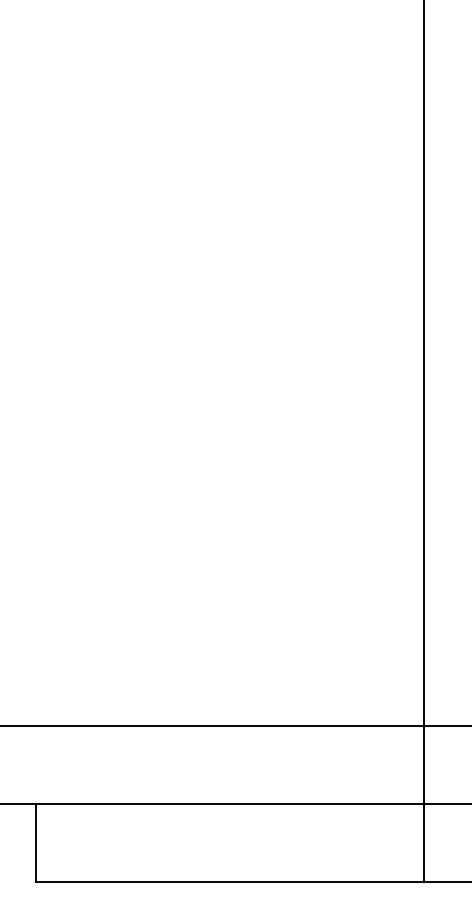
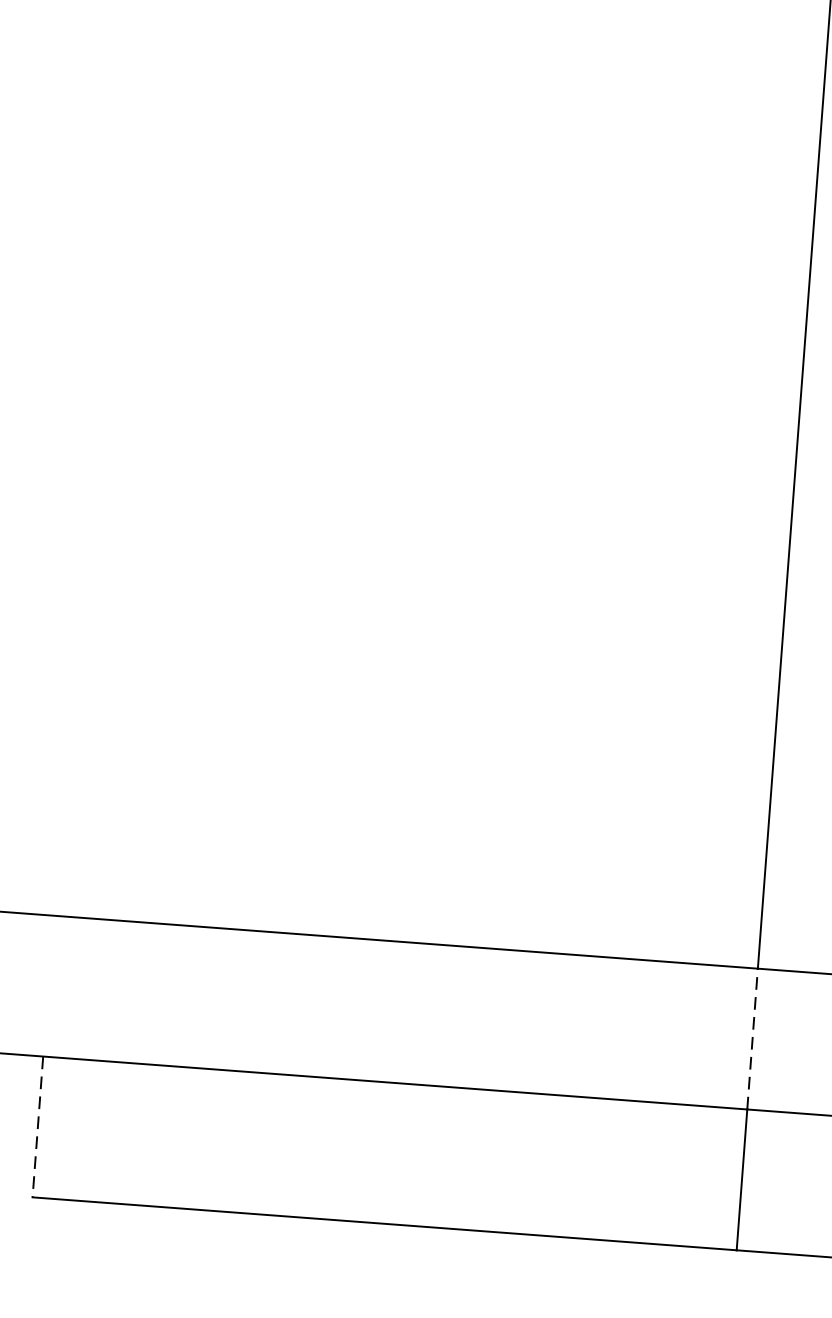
line: (424, 765) -> (752, 1039), solid -> dashed
line: (36, 842) -> (38, 1126), solid -> dashed

